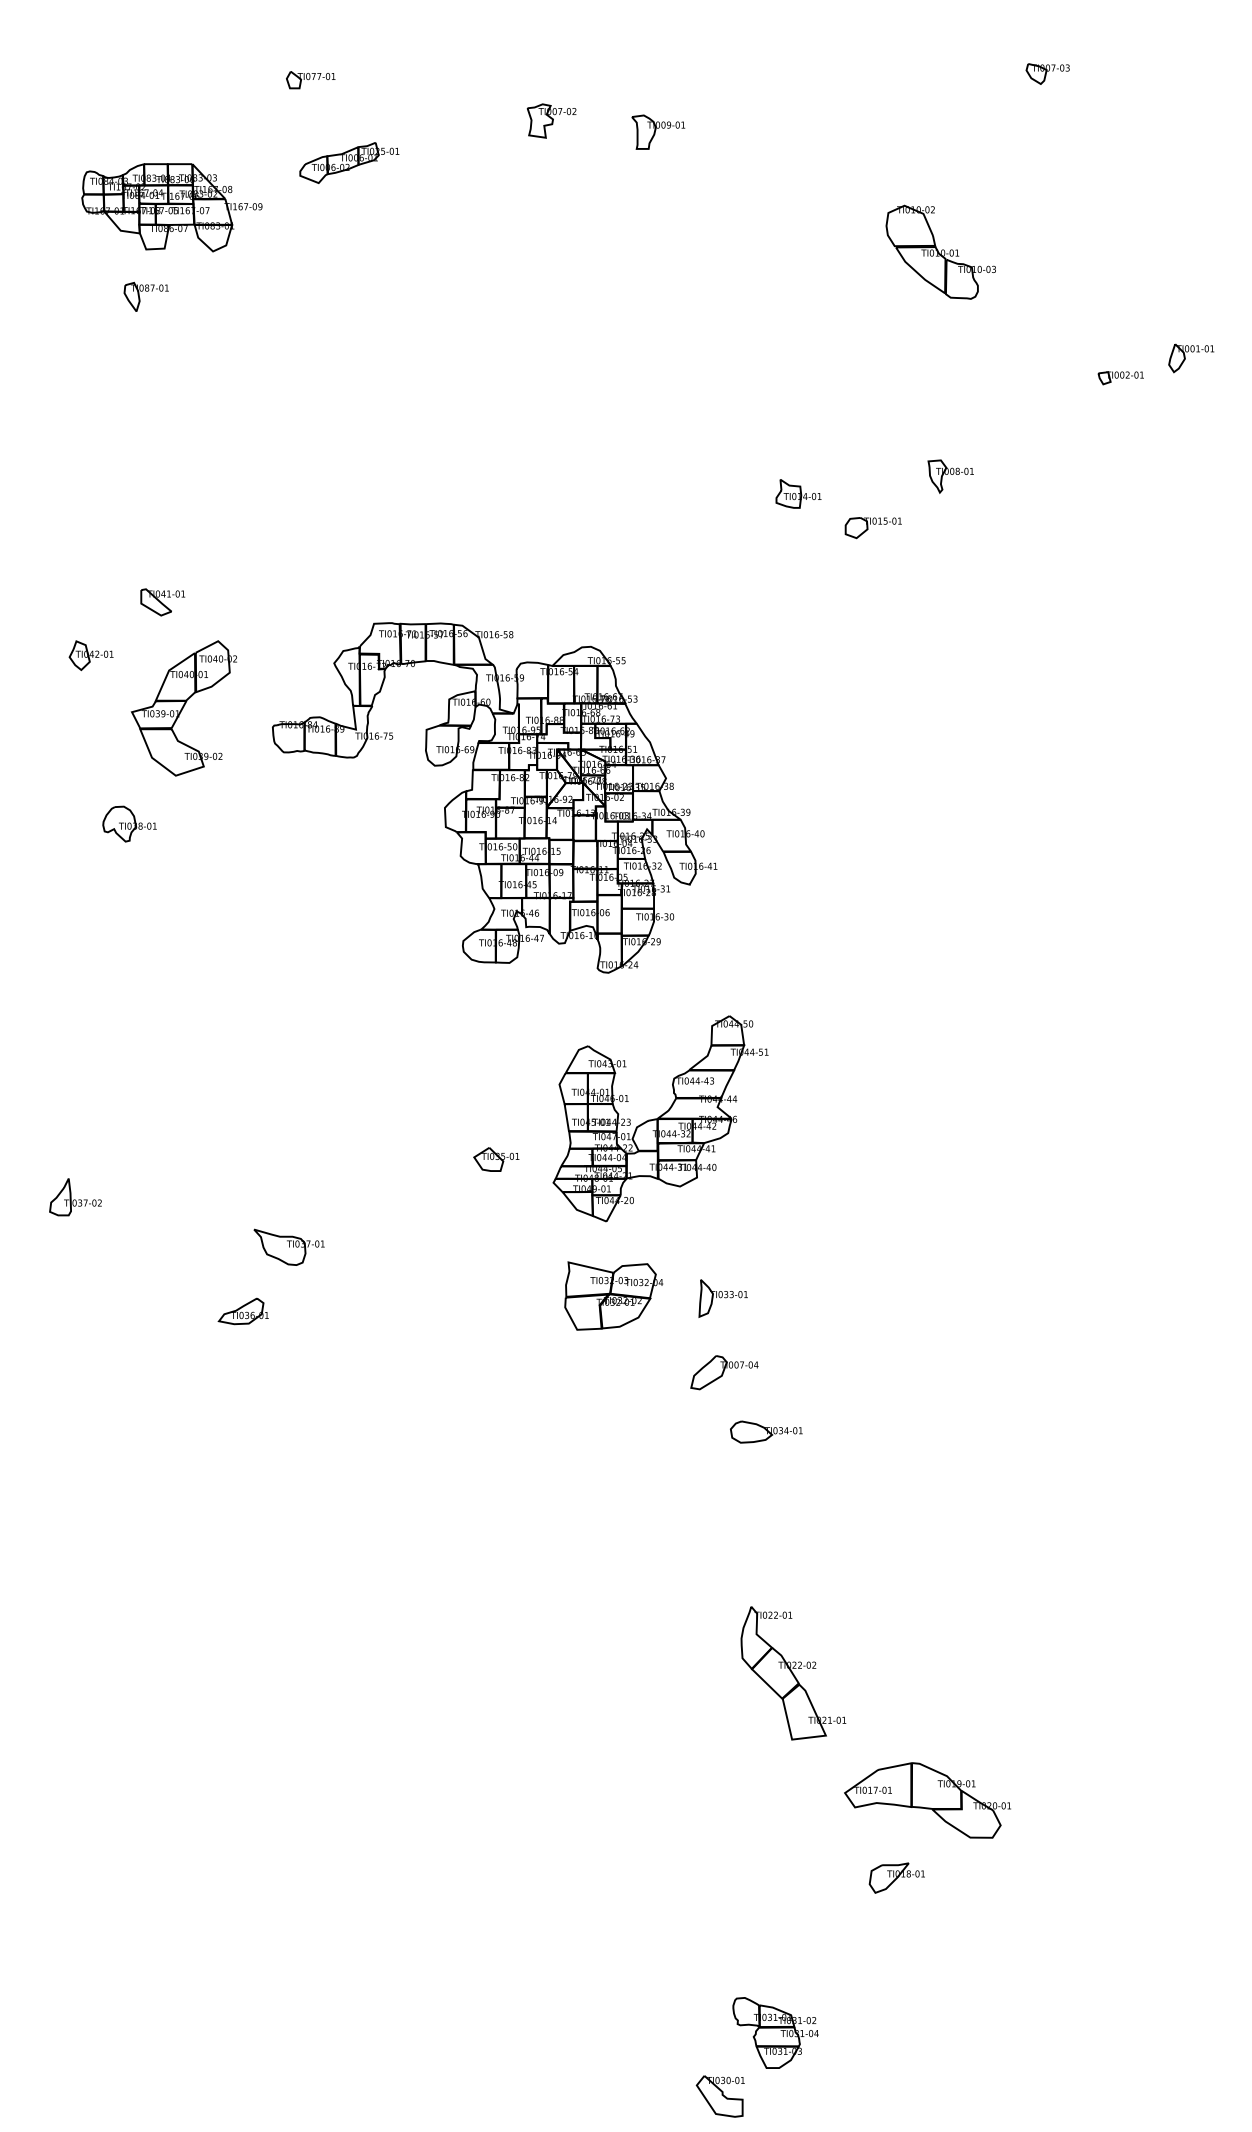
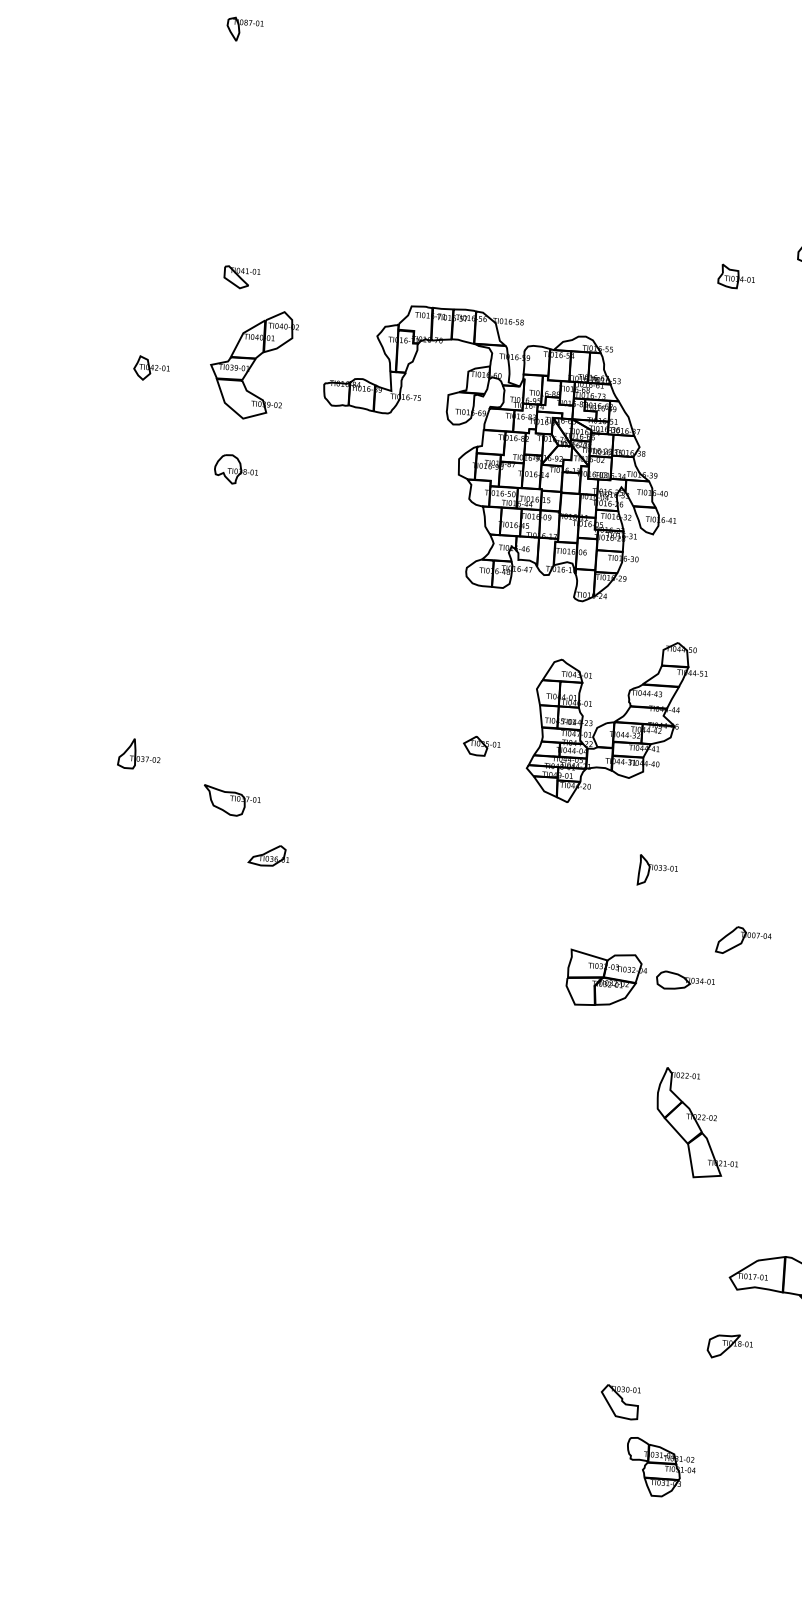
part: (798, 493) -> (736, 276), moved
part: (90, 655) -> (151, 368), moved
part: (129, 823) -> (236, 469), moved
part: (288, 1246) -> (231, 800), moved
part: (613, 1295) -> (606, 978), moved
part: (724, 1372) -> (743, 940), moved
part: (793, 1673) -> (698, 1123), moved
part: (896, 1877) -> (729, 1346), moved
part: (719, 2096) -> (619, 1402), moved

